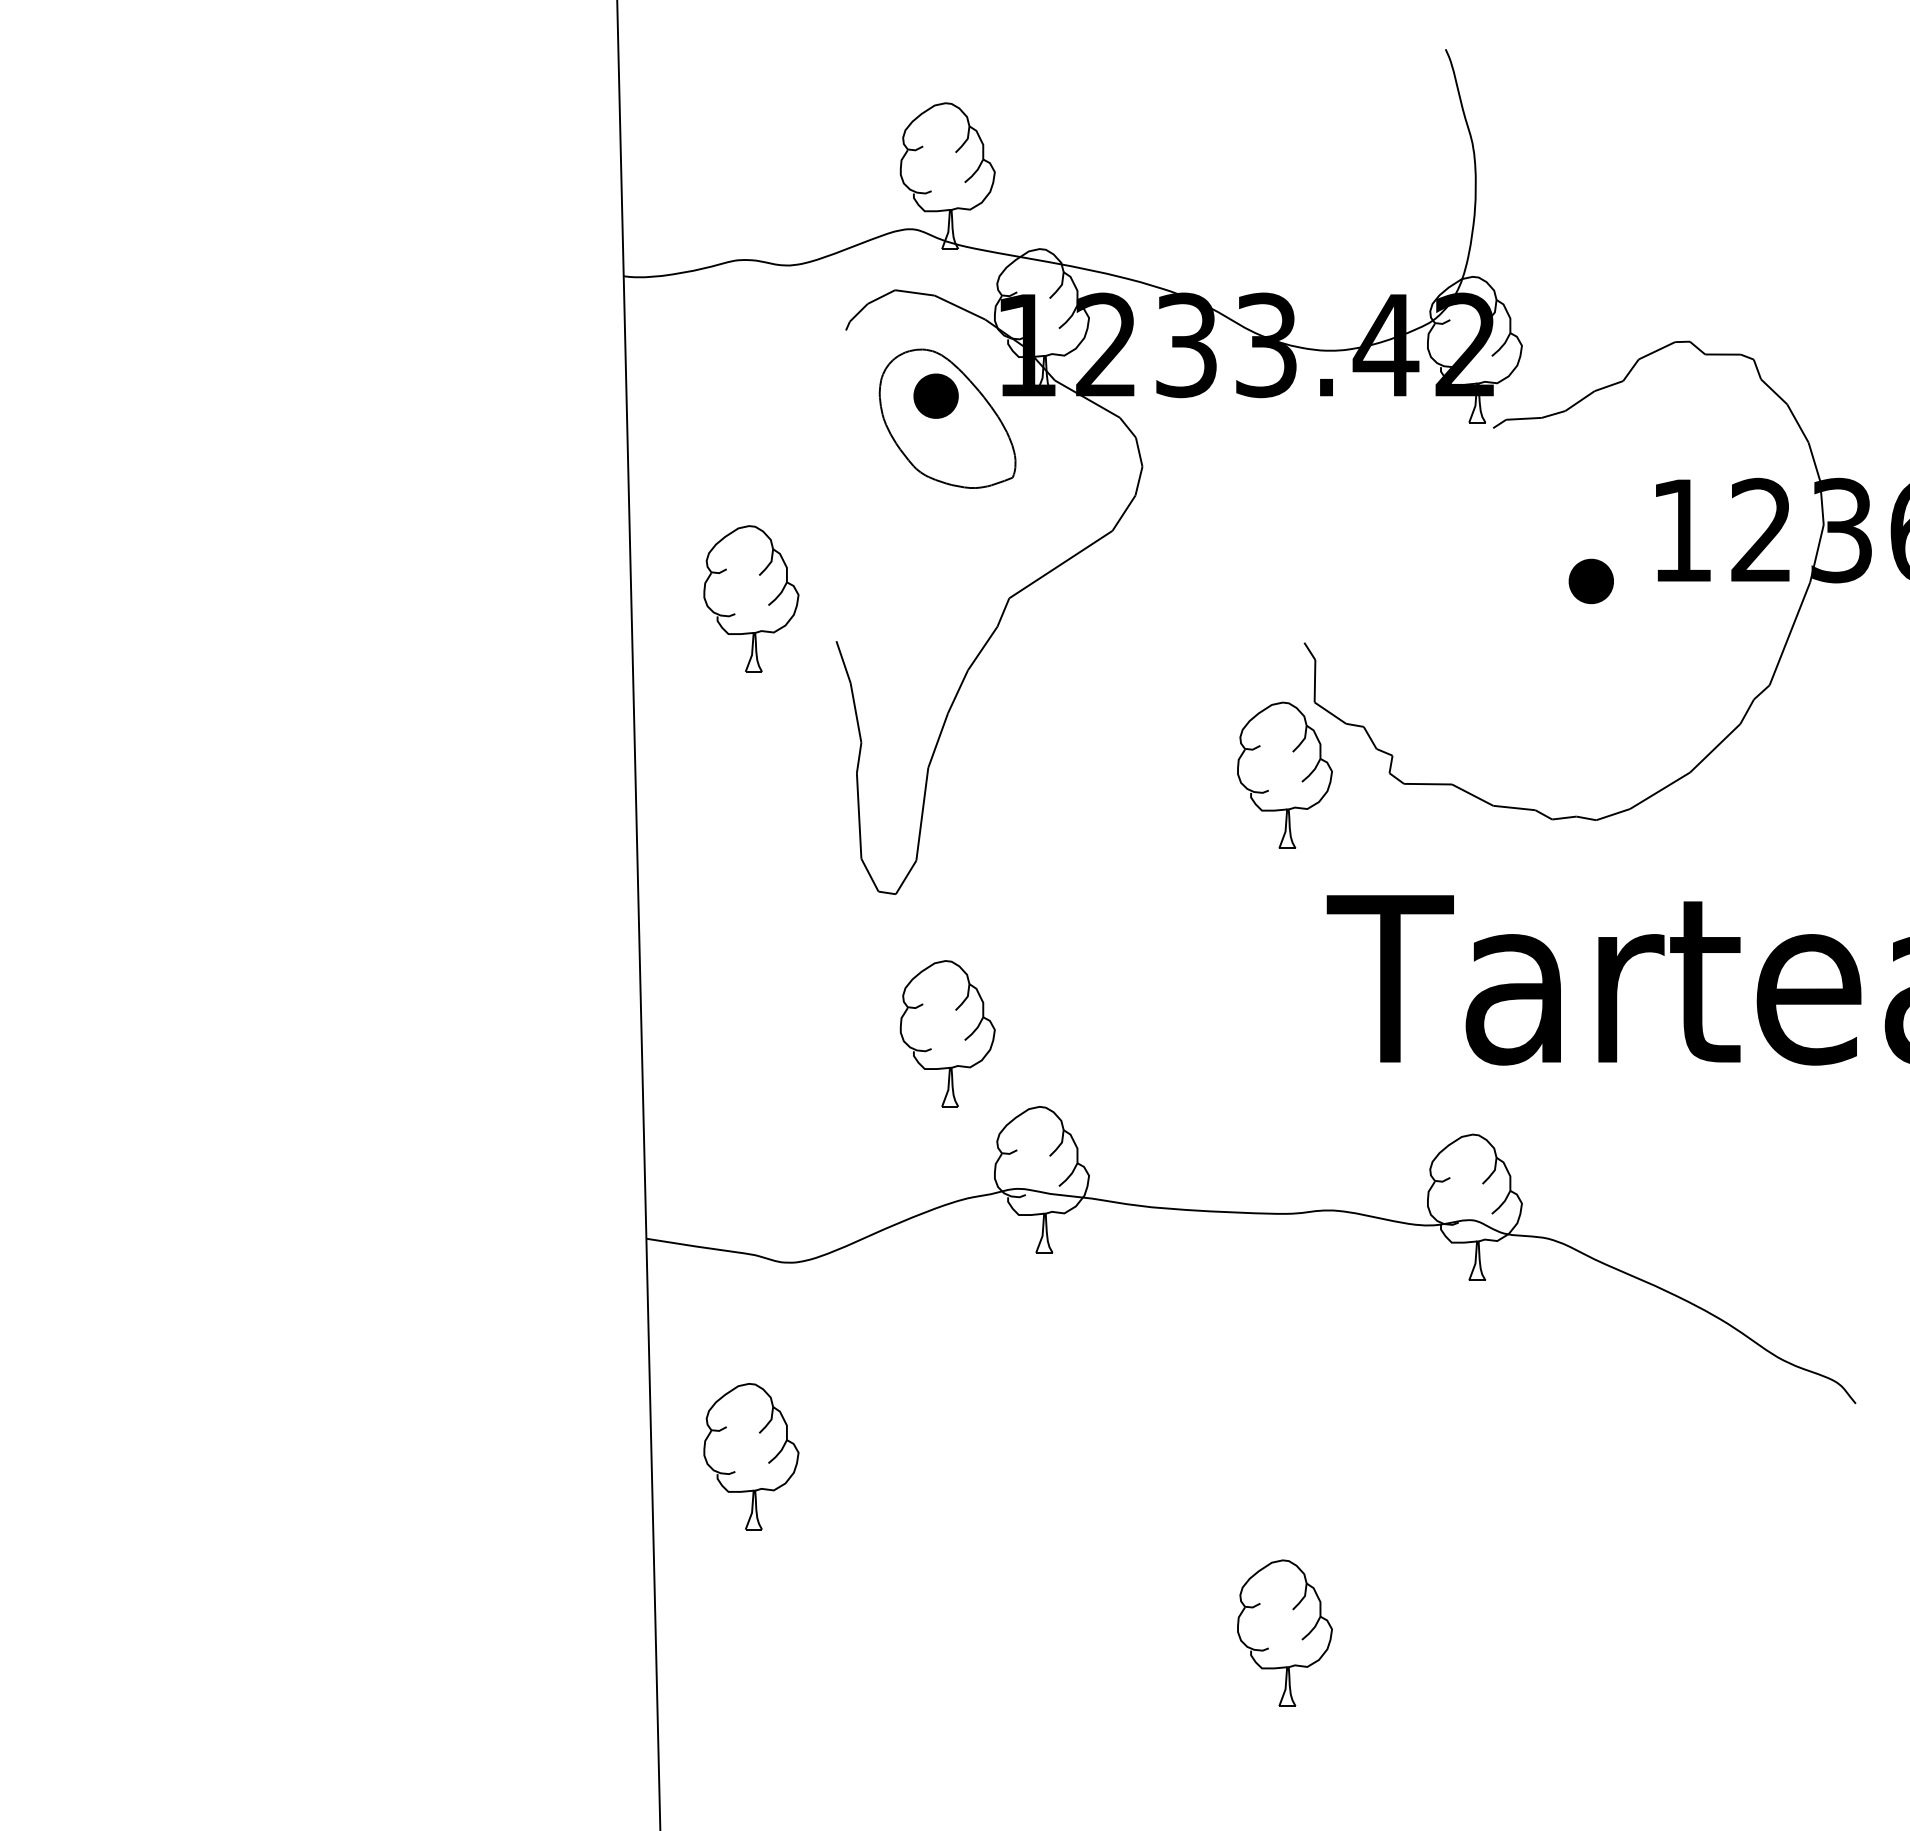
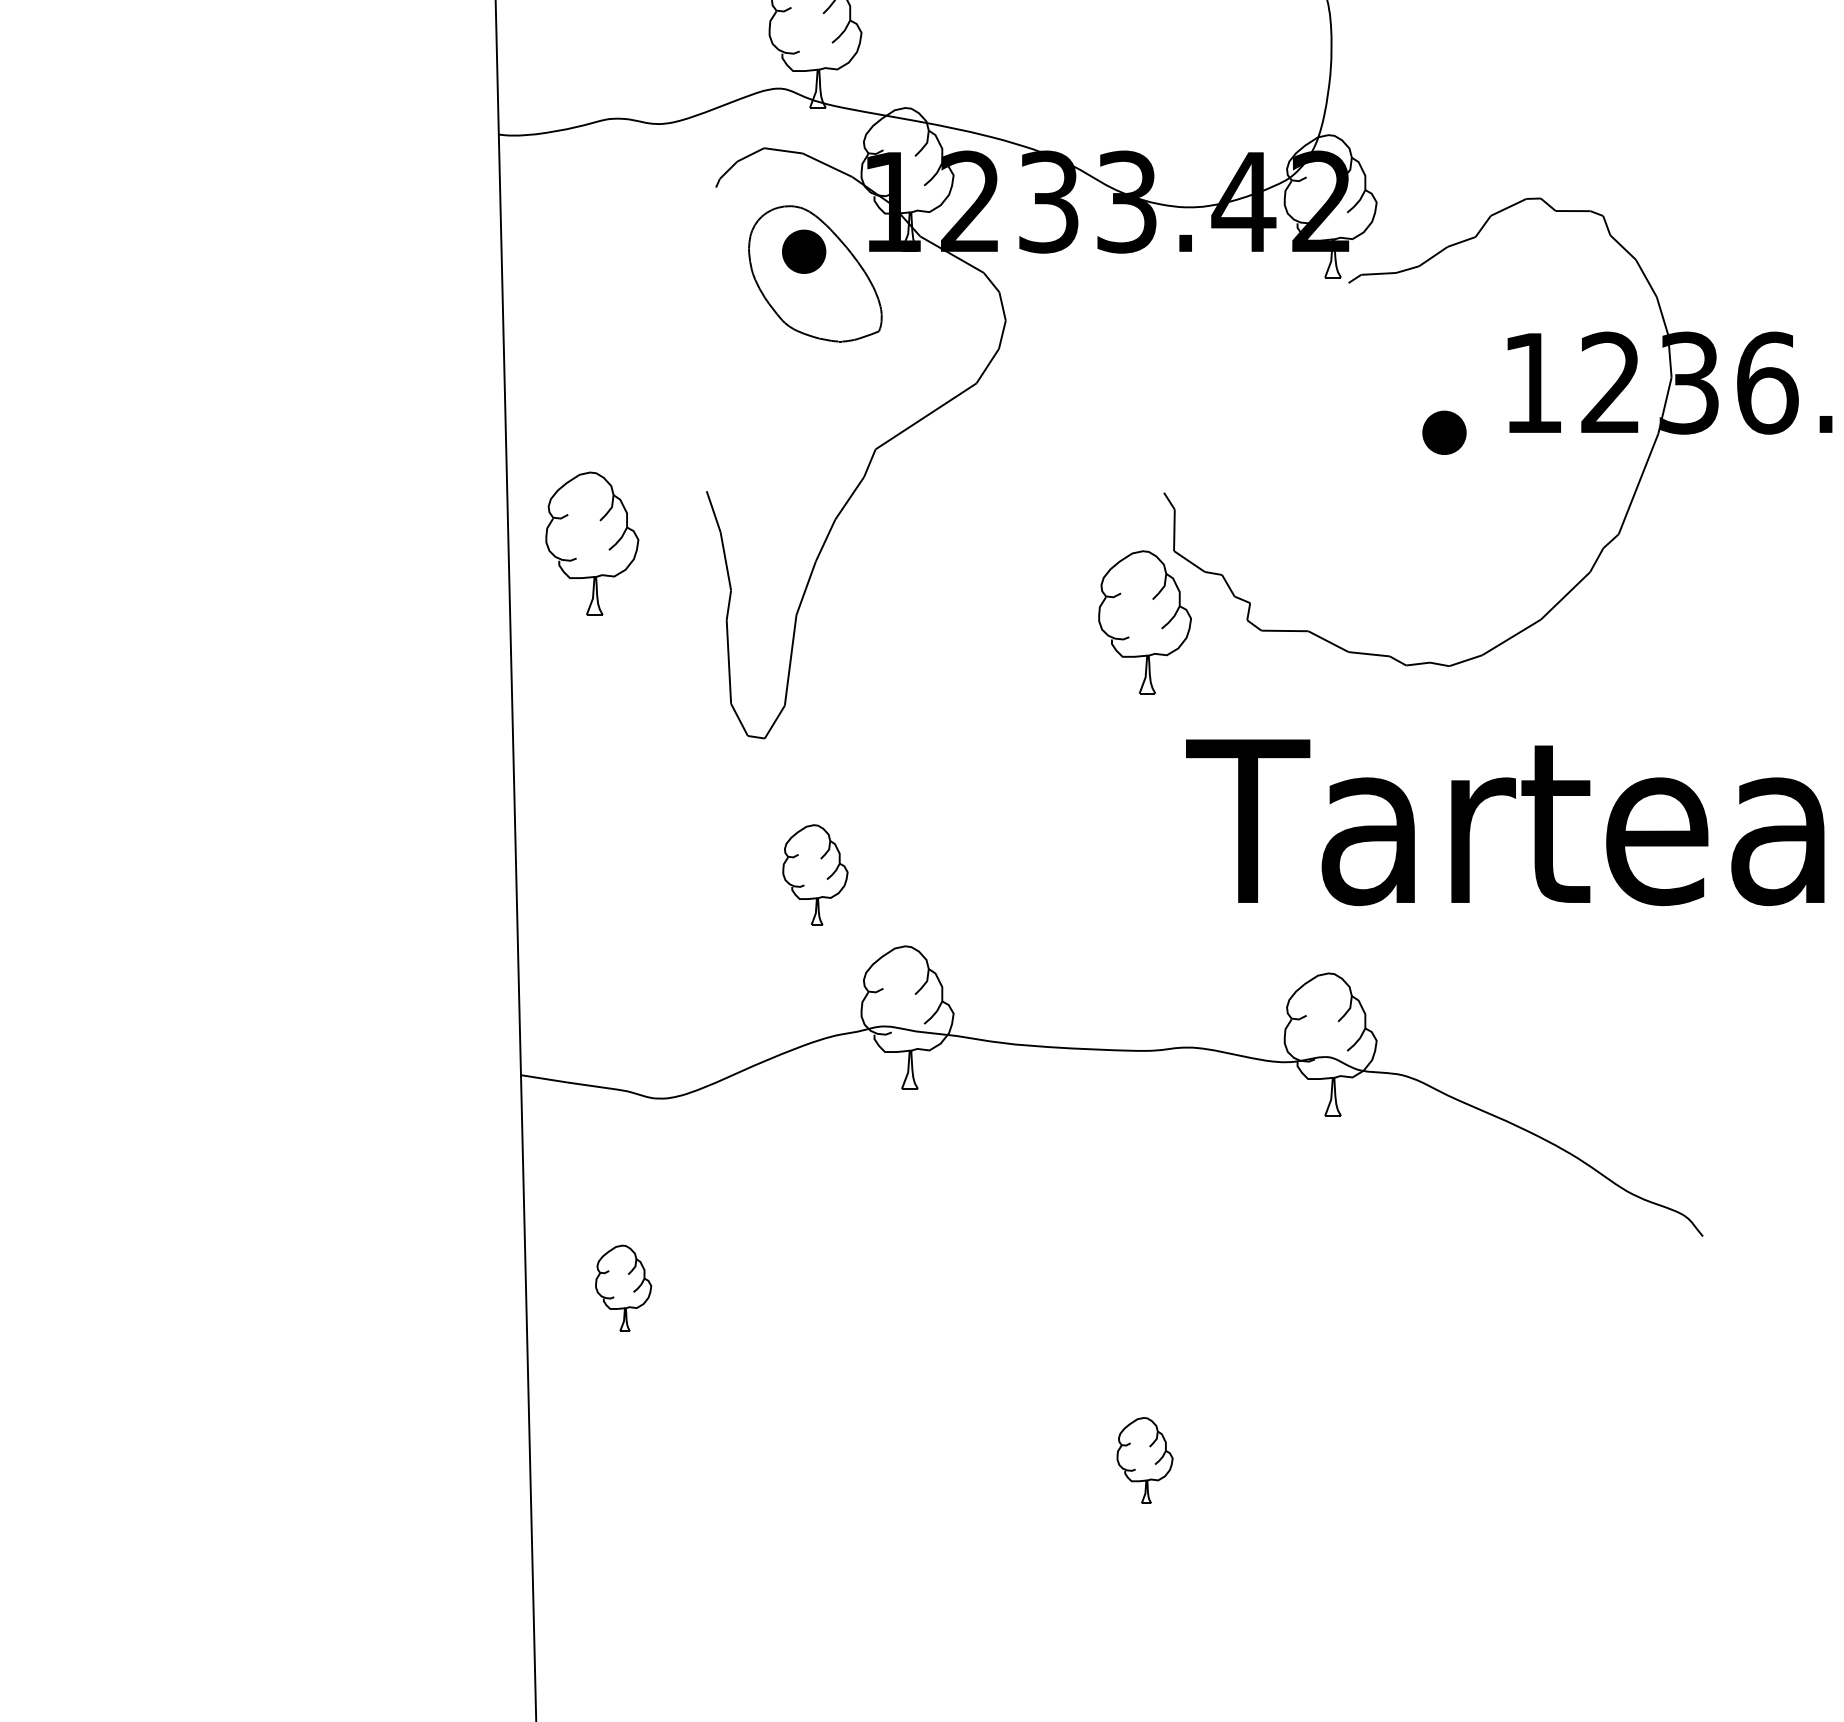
part: (751, 598) -> (592, 543), moved
part: (947, 1033) -> (815, 874), size x0.7
part: (751, 1456) -> (623, 1288), size x0.6
part: (1284, 1632) -> (1144, 1460), size x0.6

